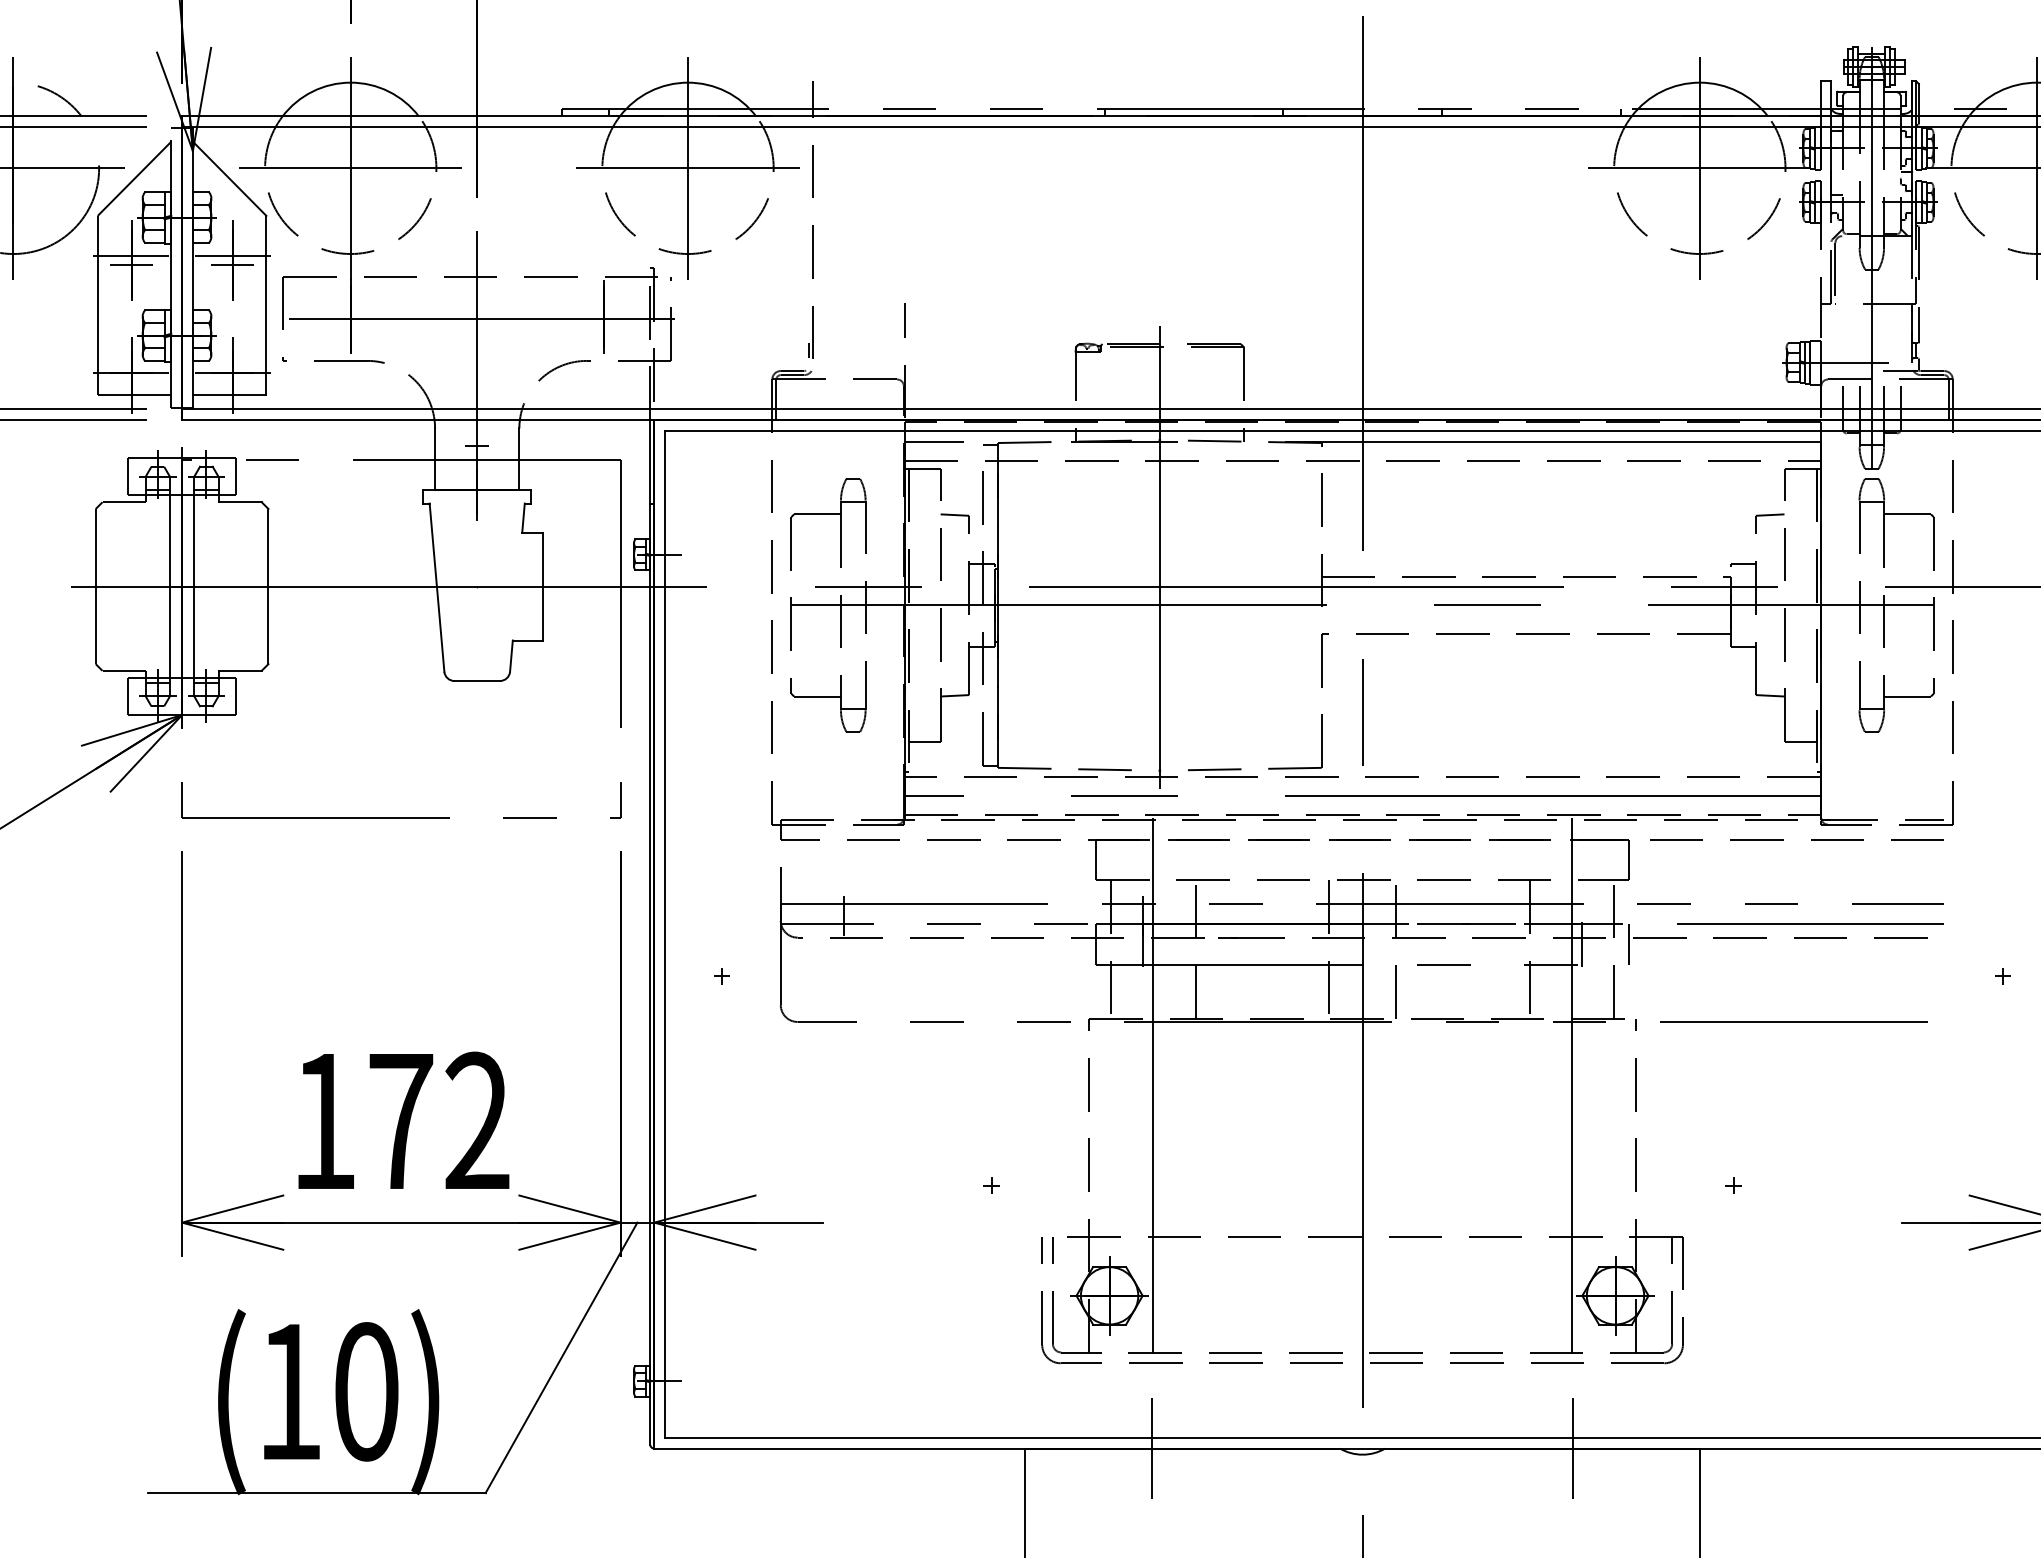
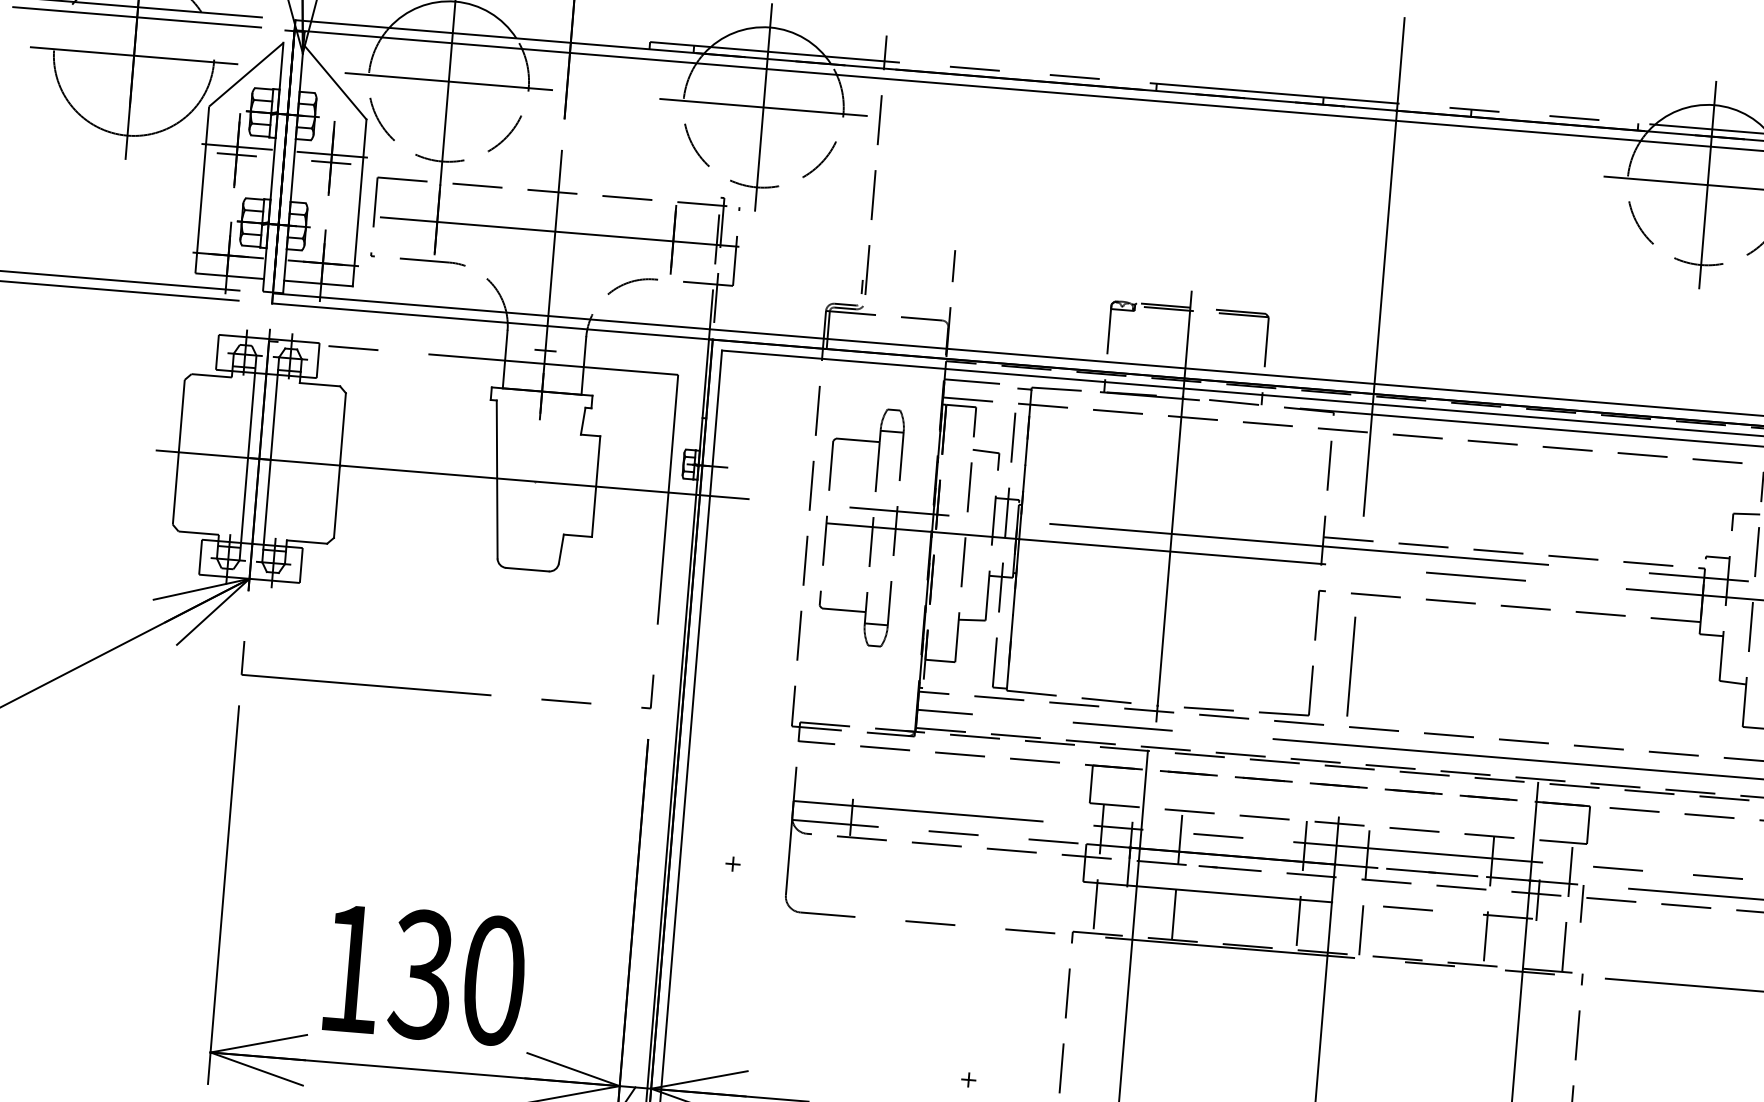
text: (438, 1121) -> (457, 977), 172 -> 130

